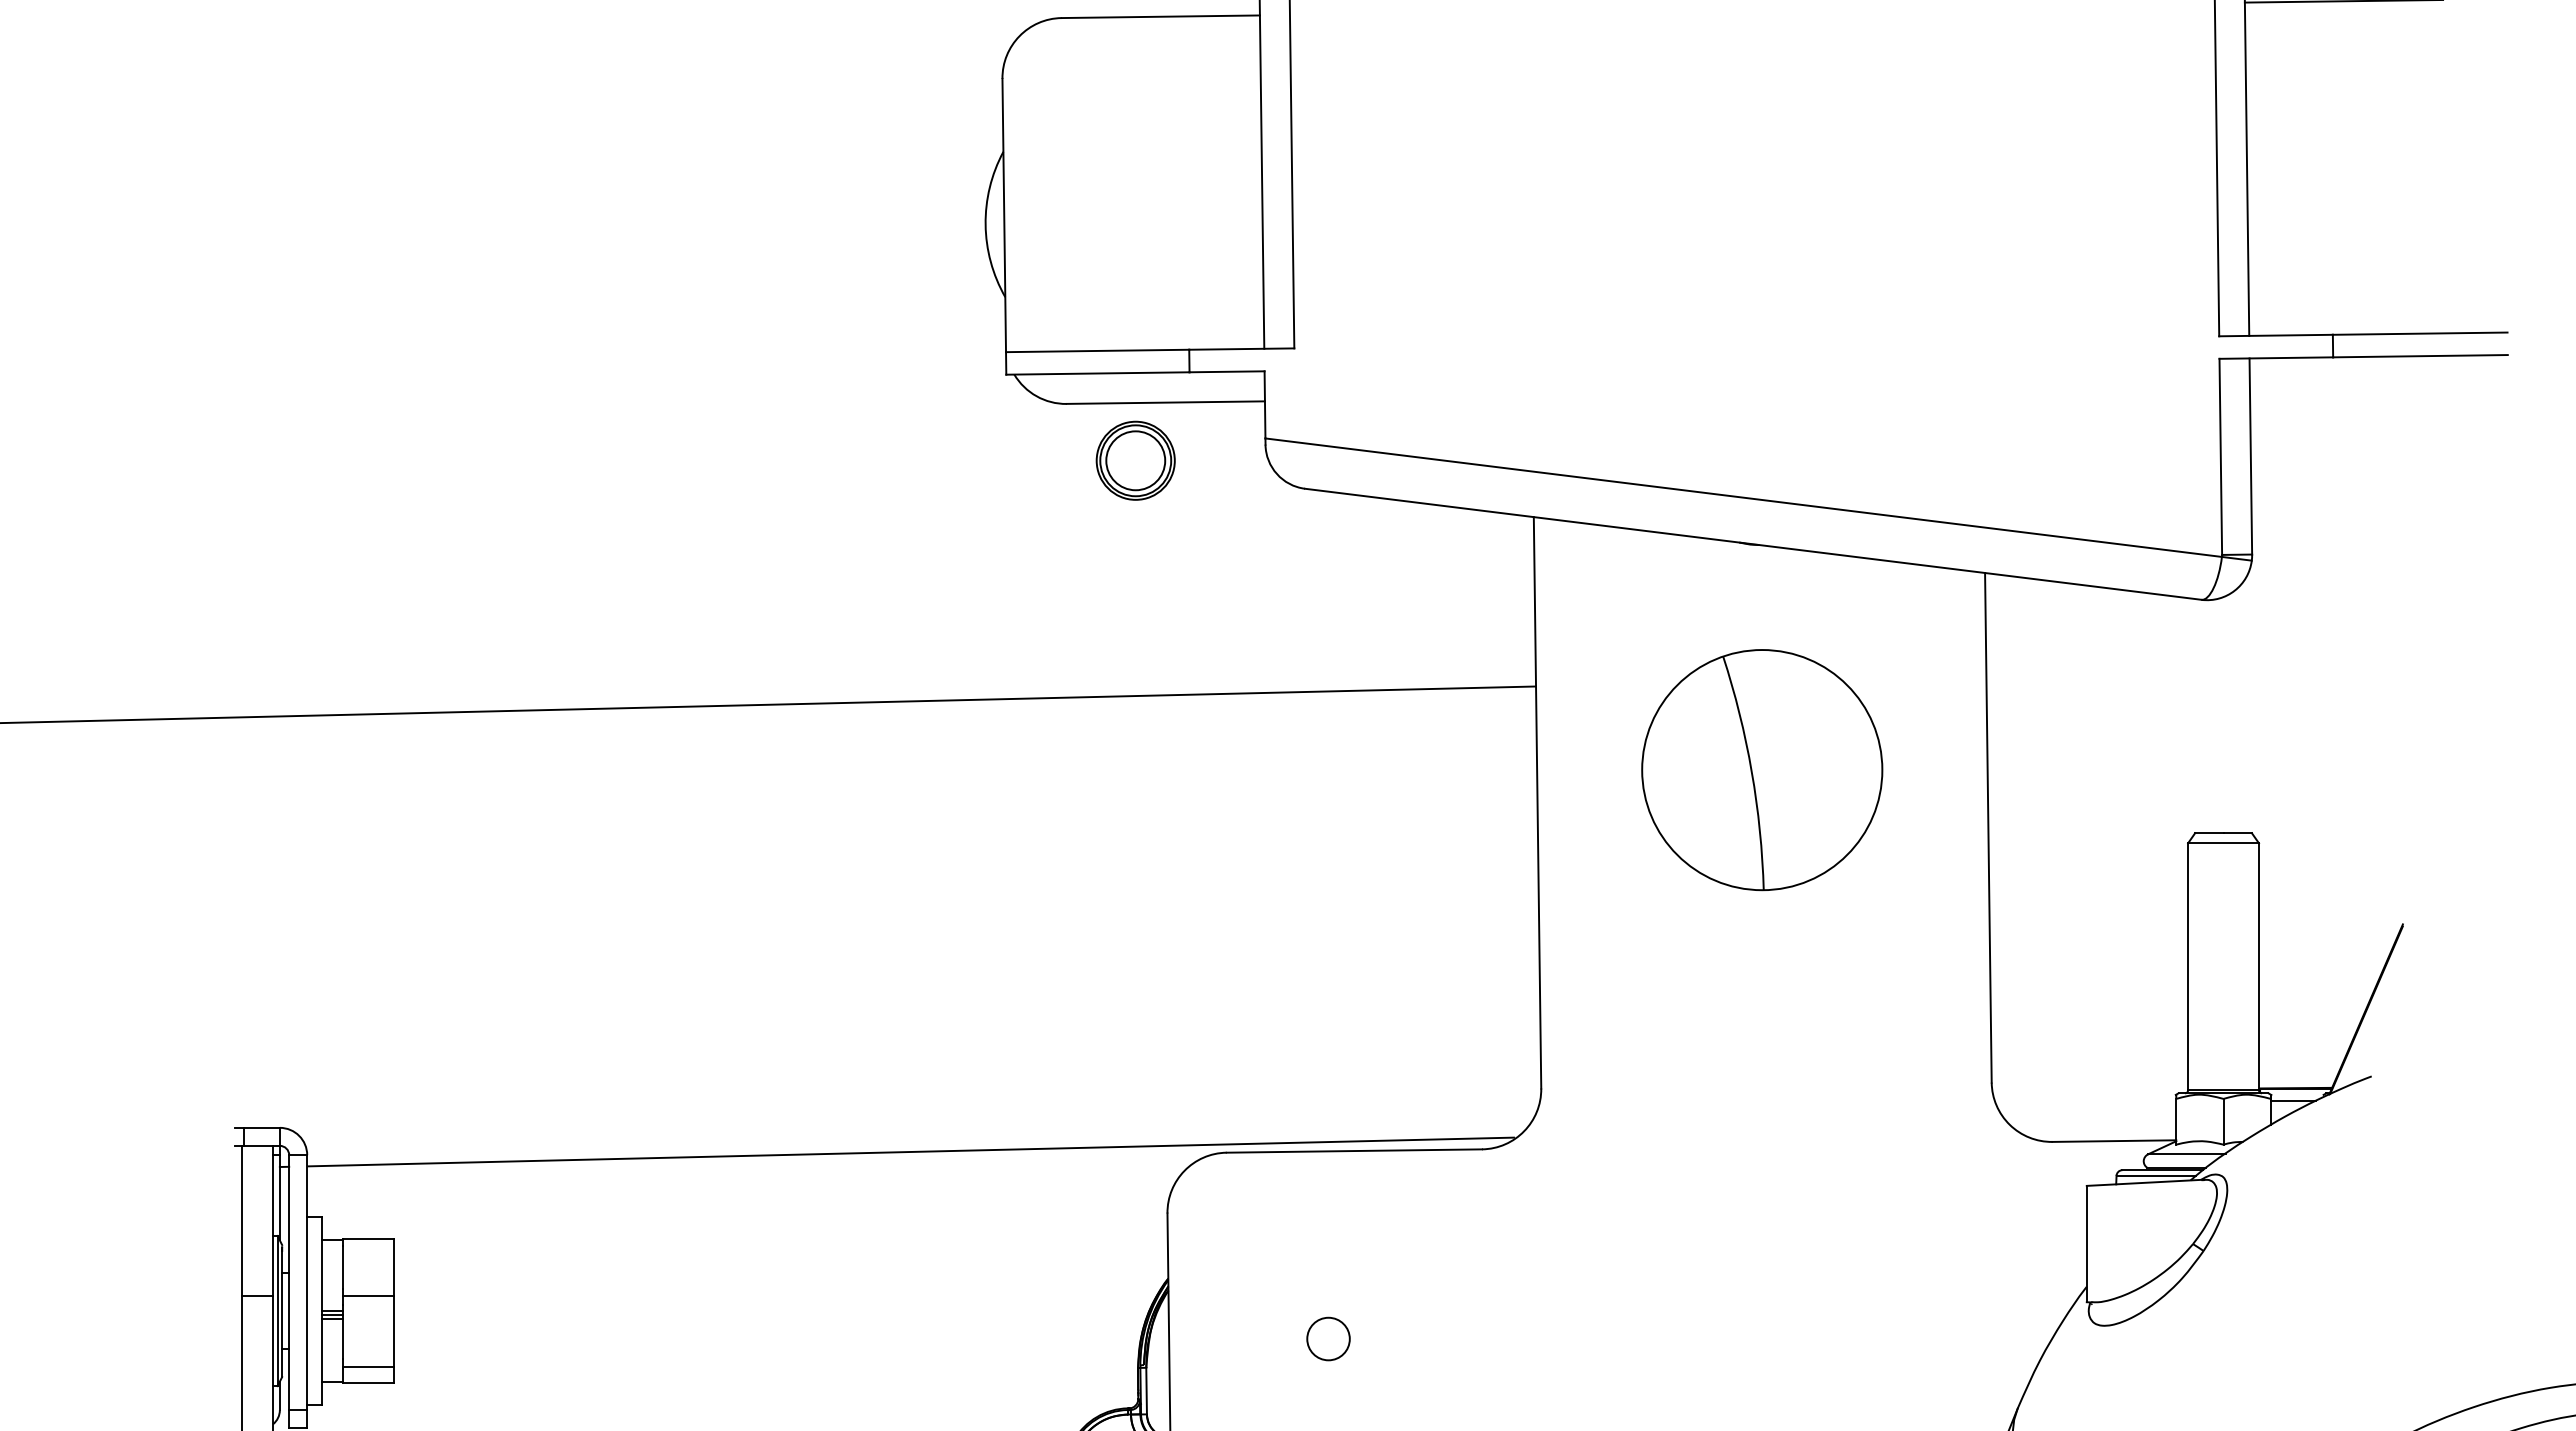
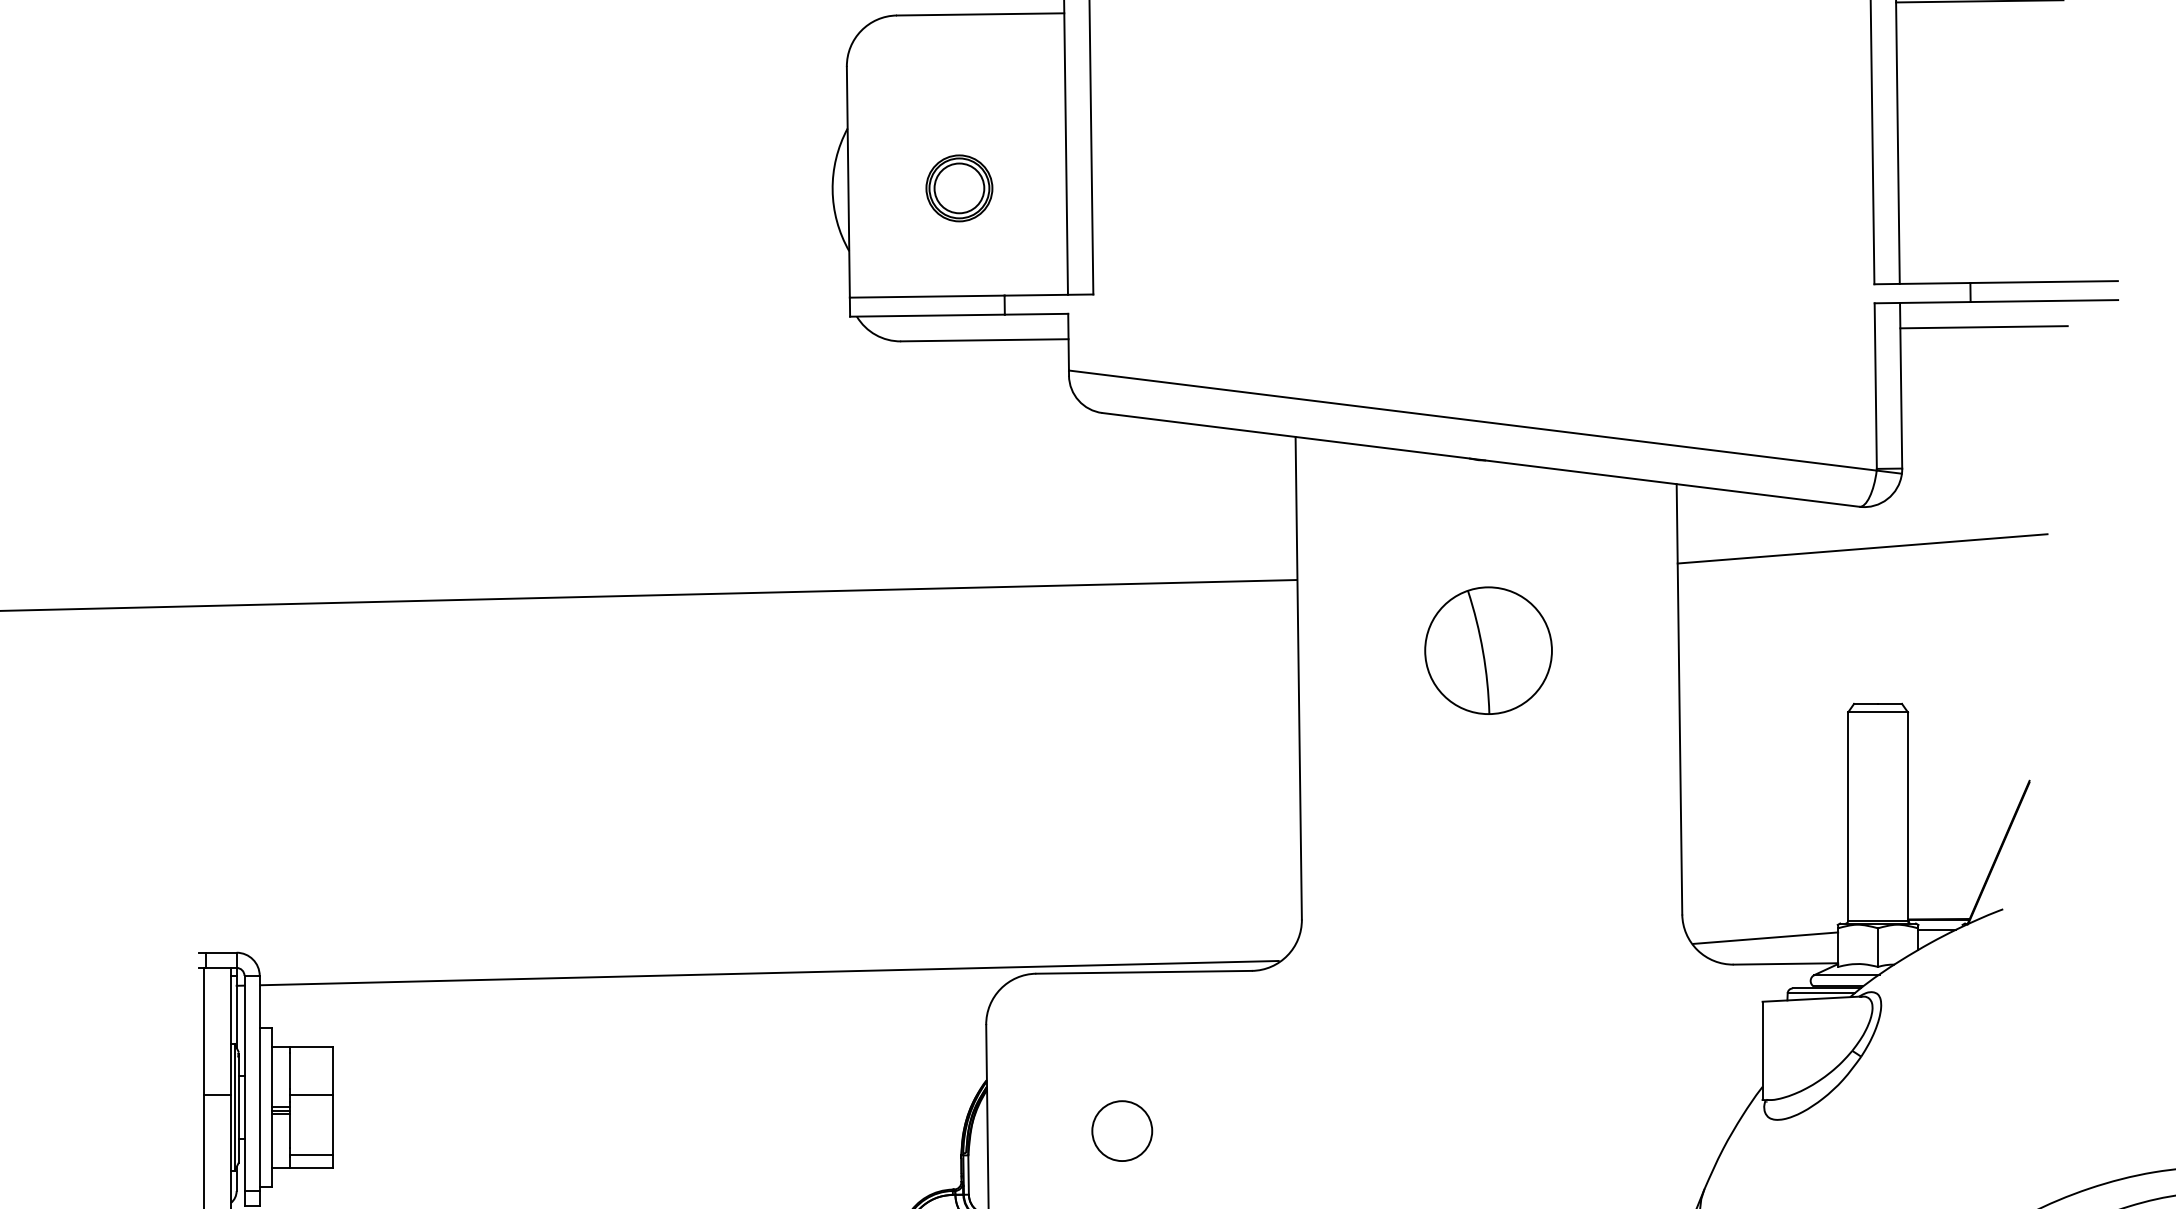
line: (2348, 386) -> (1983, 326), added
part: (1135, 460) -> (959, 188), moved
line: (2205, 649) -> (1862, 548), added
part: (1762, 770) -> (1488, 650), size x0.62
line: (2090, 1110) -> (1765, 938), added
circle: (1328, 1338) -> (1122, 1130), size x1.67

